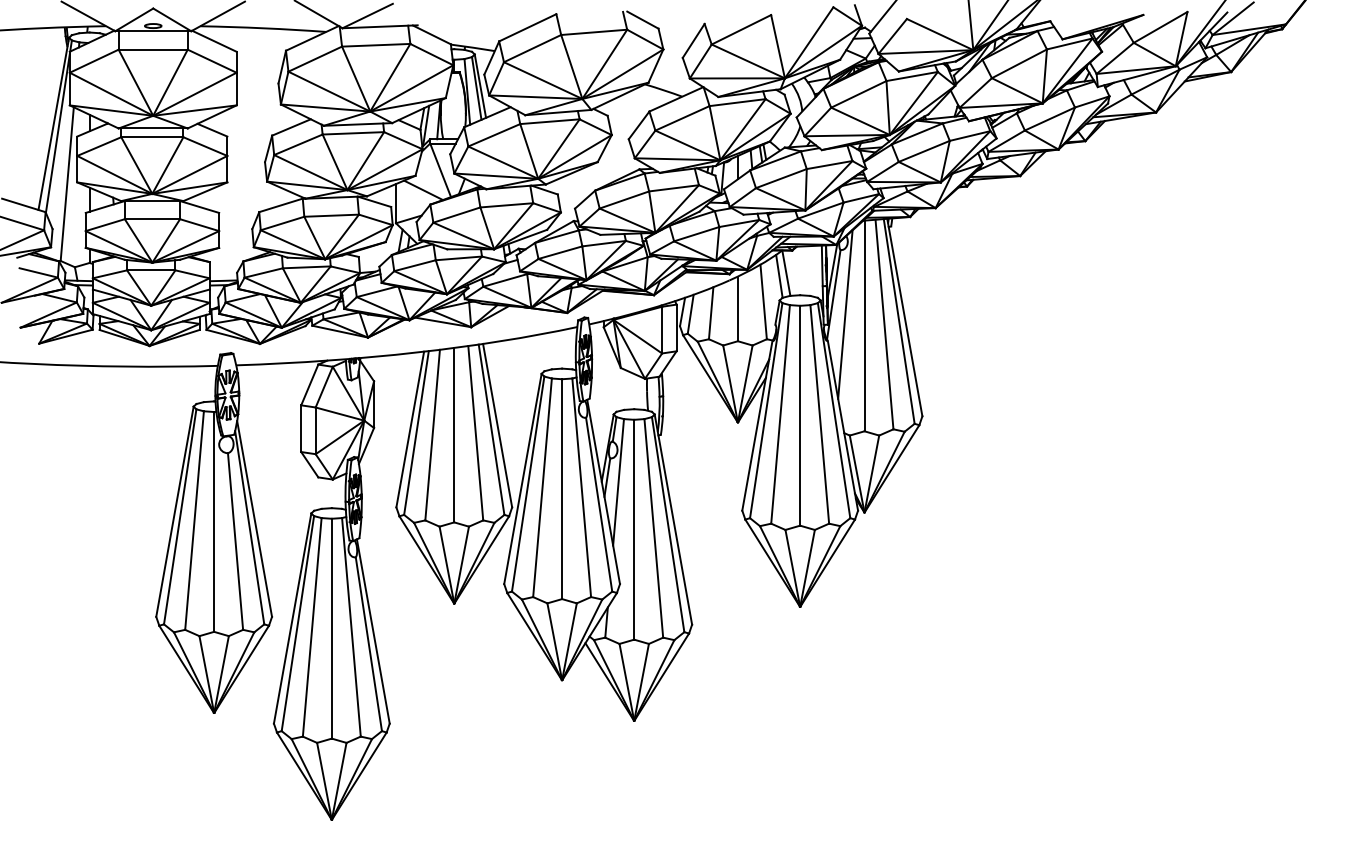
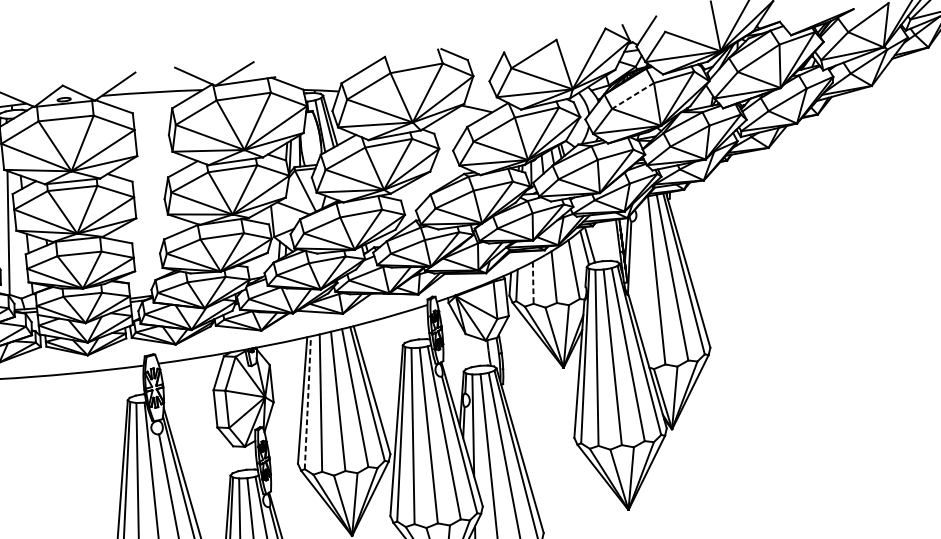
line: (858, 94) -> (632, 96), solid -> dashed
line: (711, 313) -> (533, 283), solid -> dashed
line: (845, 314) -> (640, 272), removed
line: (416, 433) -> (307, 403), solid -> dashed

